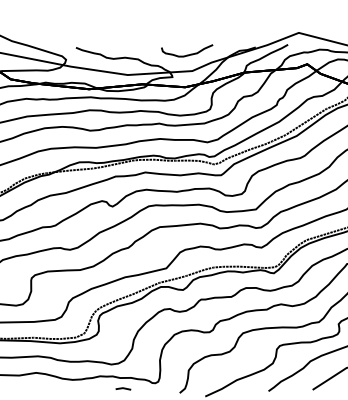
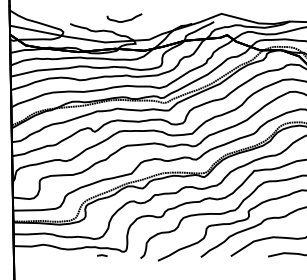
curve: (189, 53) -> (126, 19), moved

